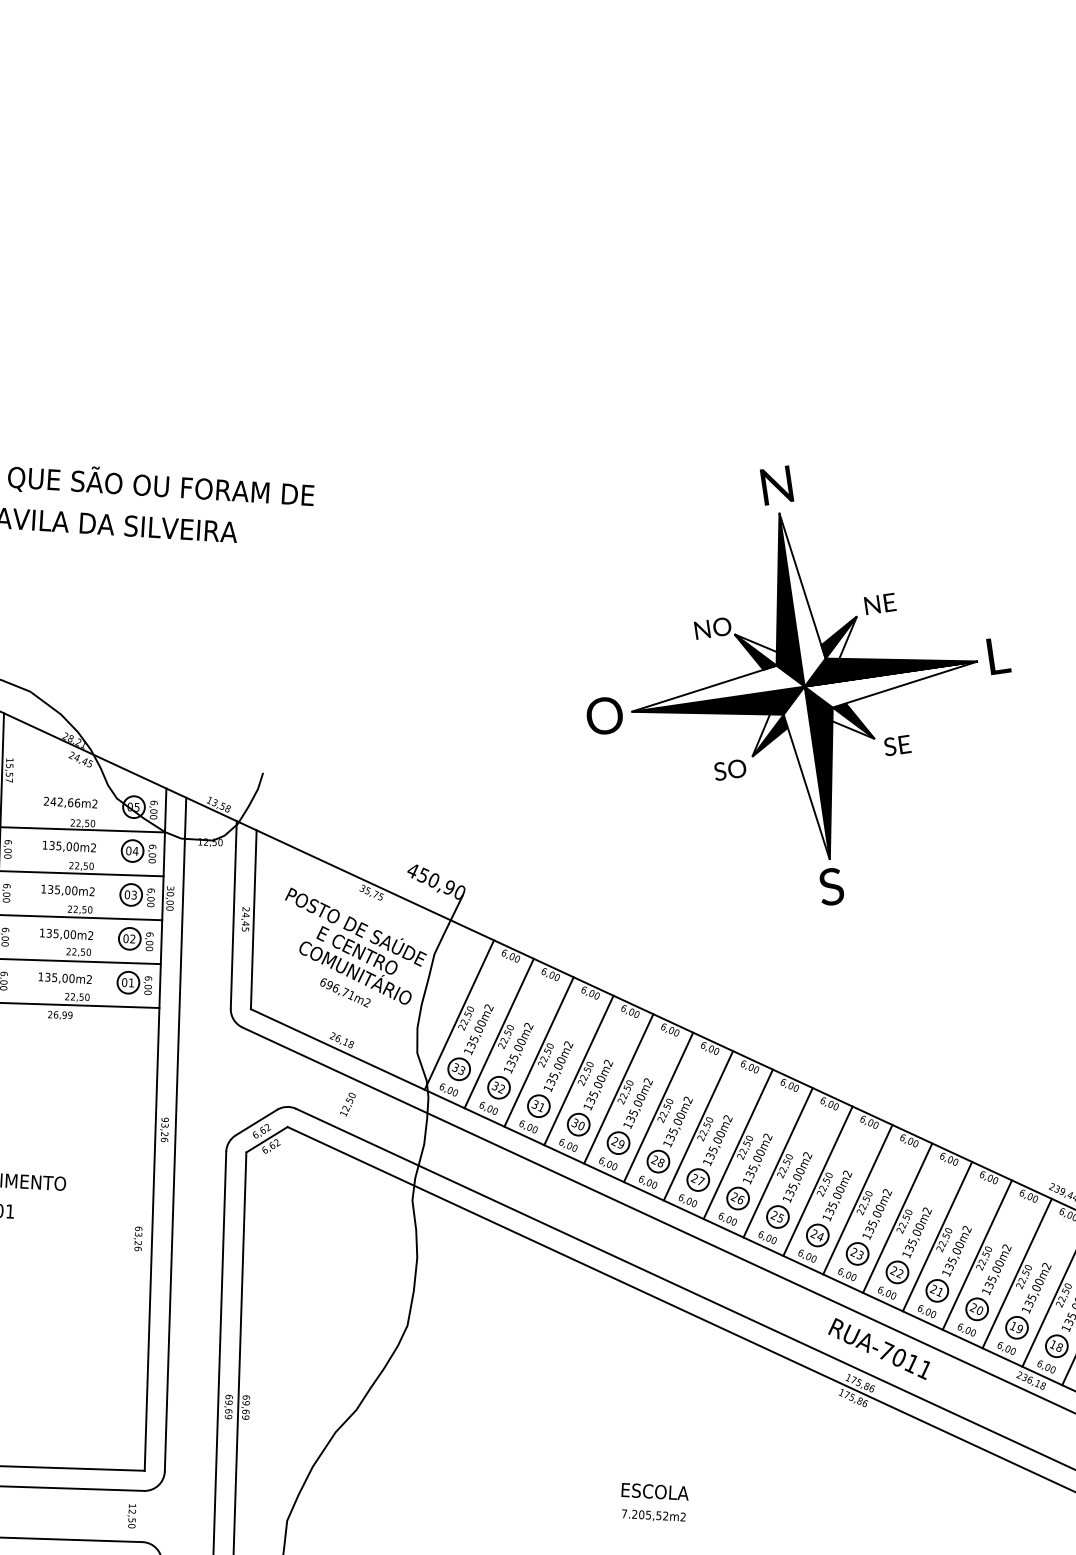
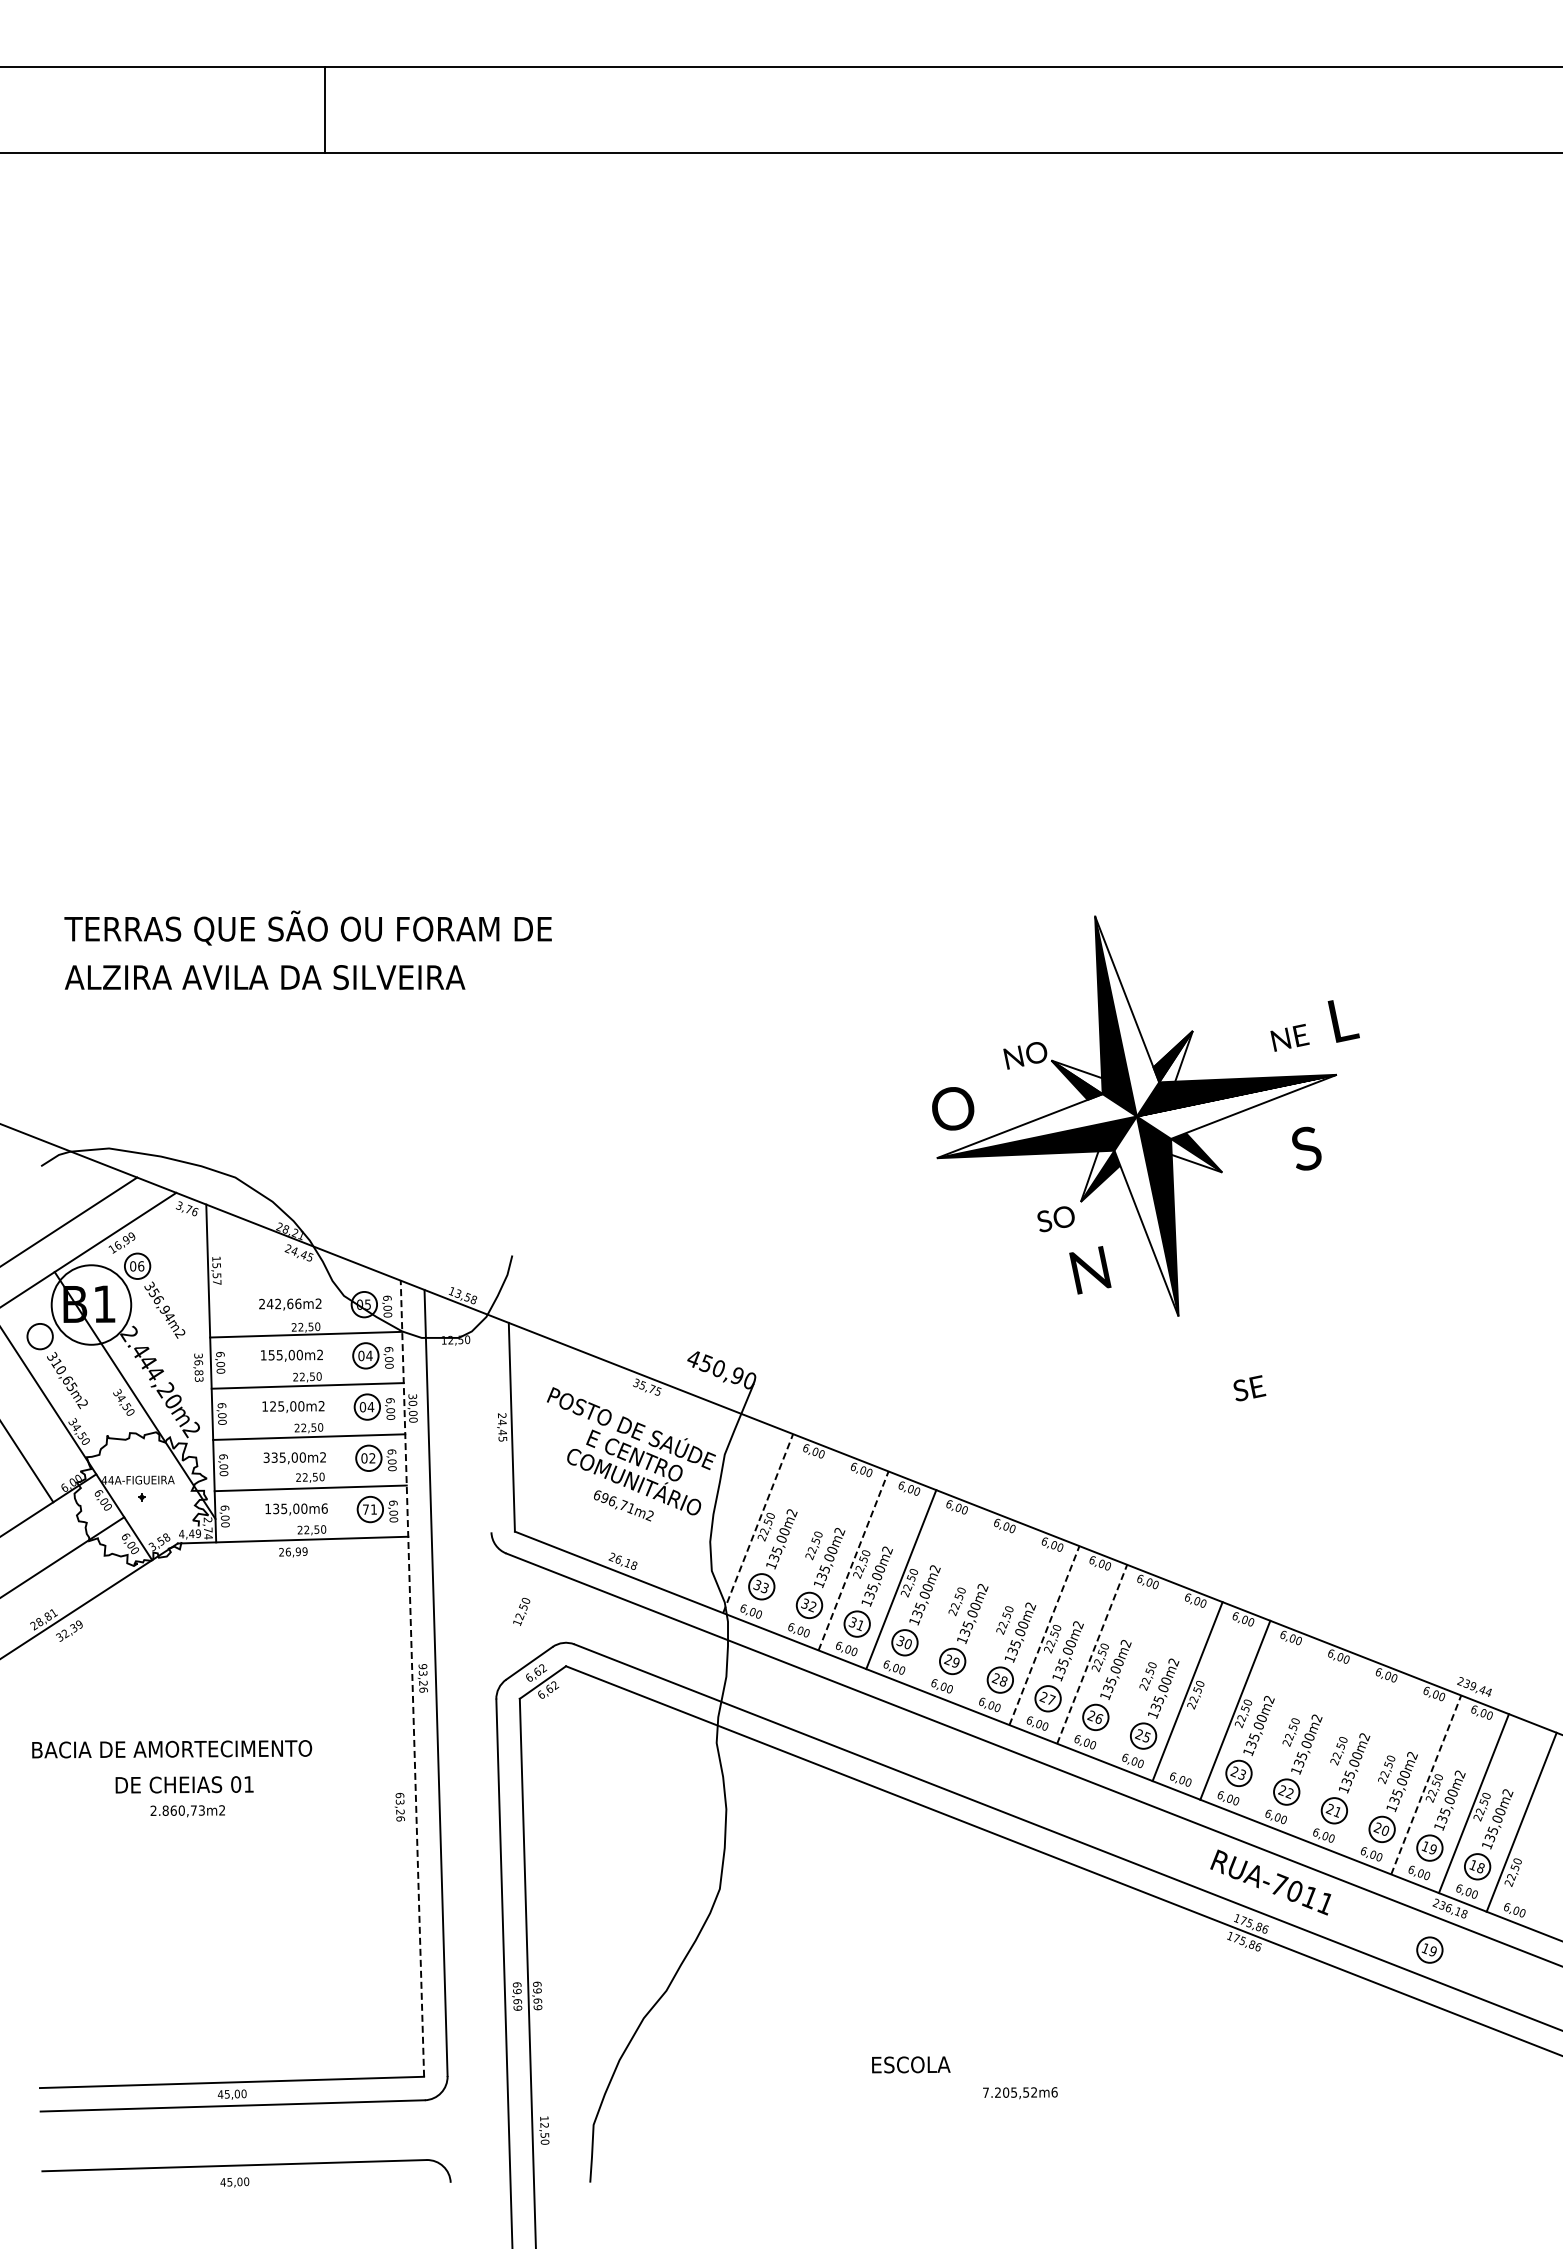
text: (777, 485) -> (1090, 1270), moved
text: (879, 603) -> (1289, 1037), moved
text: (998, 657) -> (1343, 1021), moved
text: (605, 715) -> (953, 1108), moved
text: (897, 745) -> (1249, 1388), moved
text: (51, 844) -> (271, 1354), 135,00m2 -> 155,00m2
text: (831, 886) -> (1306, 1148), moved
text: (50, 889) -> (273, 1406), 135,00m2 -> 125,00m2
text: (133, 894) -> (370, 1406), 03 -> 04
line: (234, 914) -> (488, 1422), removed
text: (42, 932) -> (266, 1457), 135,00m2 -> 335,00m2
text: (89, 979) -> (324, 1508), 135,00m2 -> 135,00m6
text: (124, 982) -> (365, 1509), 01 -> 71
line: (459, 1014) -> (758, 1523), solid -> dashed
line: (498, 1032) -> (805, 1541), removed
line: (539, 1051) -> (853, 1560), solid -> dashed
line: (619, 1088) -> (949, 1597), removed
text: (347, 1104) -> (521, 1611), moved
line: (658, 1106) -> (996, 1616), removed
line: (698, 1125) -> (1044, 1635), solid -> dashed
line: (155, 1129) -> (412, 1678), solid -> dashed
line: (738, 1143) -> (1092, 1653), solid -> dashed
line: (777, 1162) -> (1139, 1672), removed
part: (829, 1208) -> (1202, 1722), removed
line: (898, 1217) -> (1283, 1728), removed
line: (937, 1236) -> (1330, 1747), removed
line: (977, 1254) -> (1378, 1765), removed
line: (1017, 1273) -> (1426, 1784), solid -> dashed
part: (1011, 1414) -> (1429, 1949), added
text: (655, 1491) -> (911, 2064), moved
text: (131, 1516) -> (544, 2130), moved
text: (683, 1517) -> (1054, 2092), 7.205,52m2 -> 7.205,52m6

